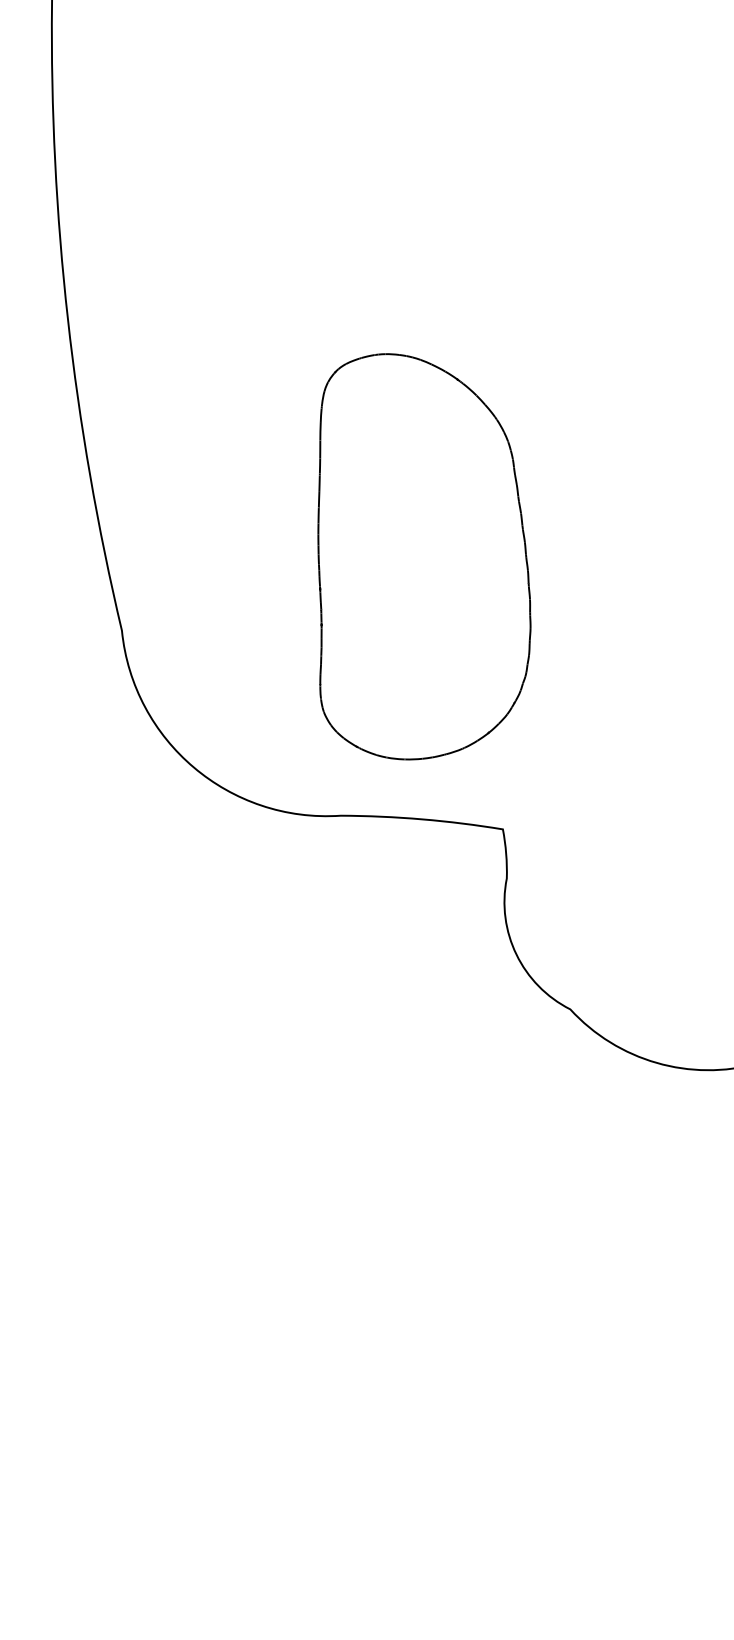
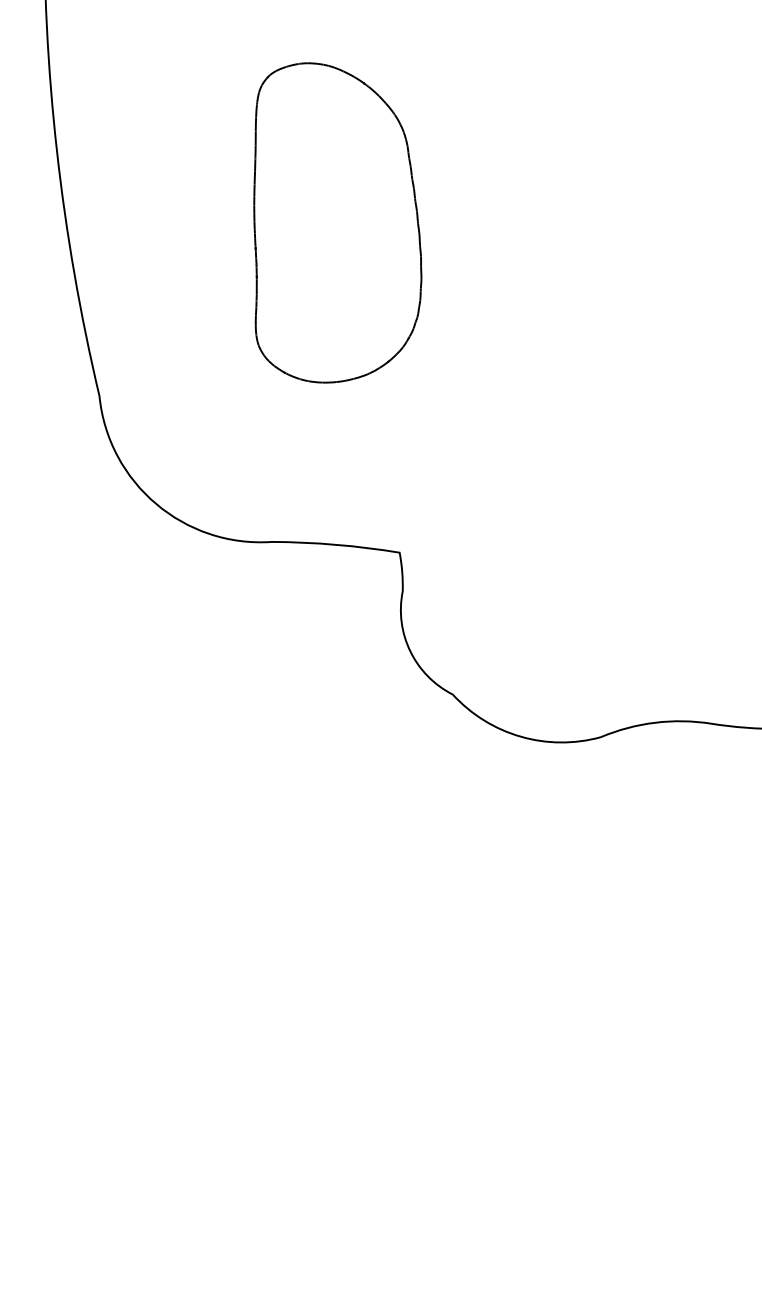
part: (424, 556) -> (337, 222), moved

